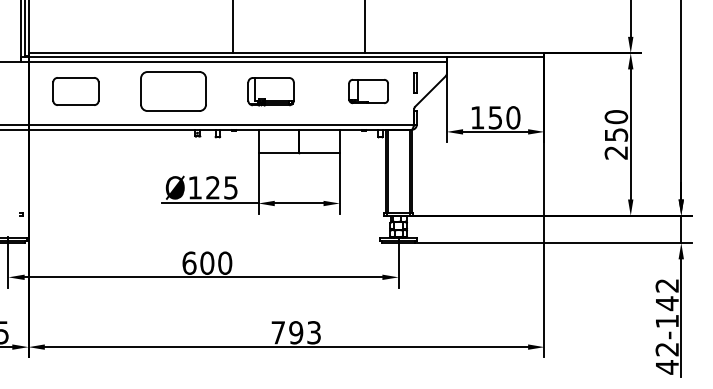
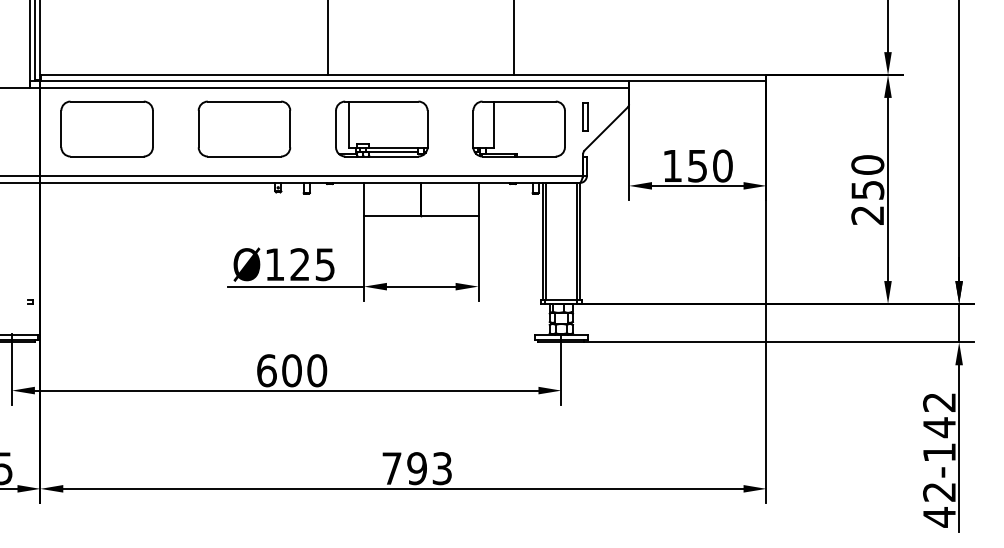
part: (75, 91) -> (106, 129), size x1.43
part: (270, 91) -> (380, 129), size x1.43
part: (368, 91) -> (518, 129), size x1.67

